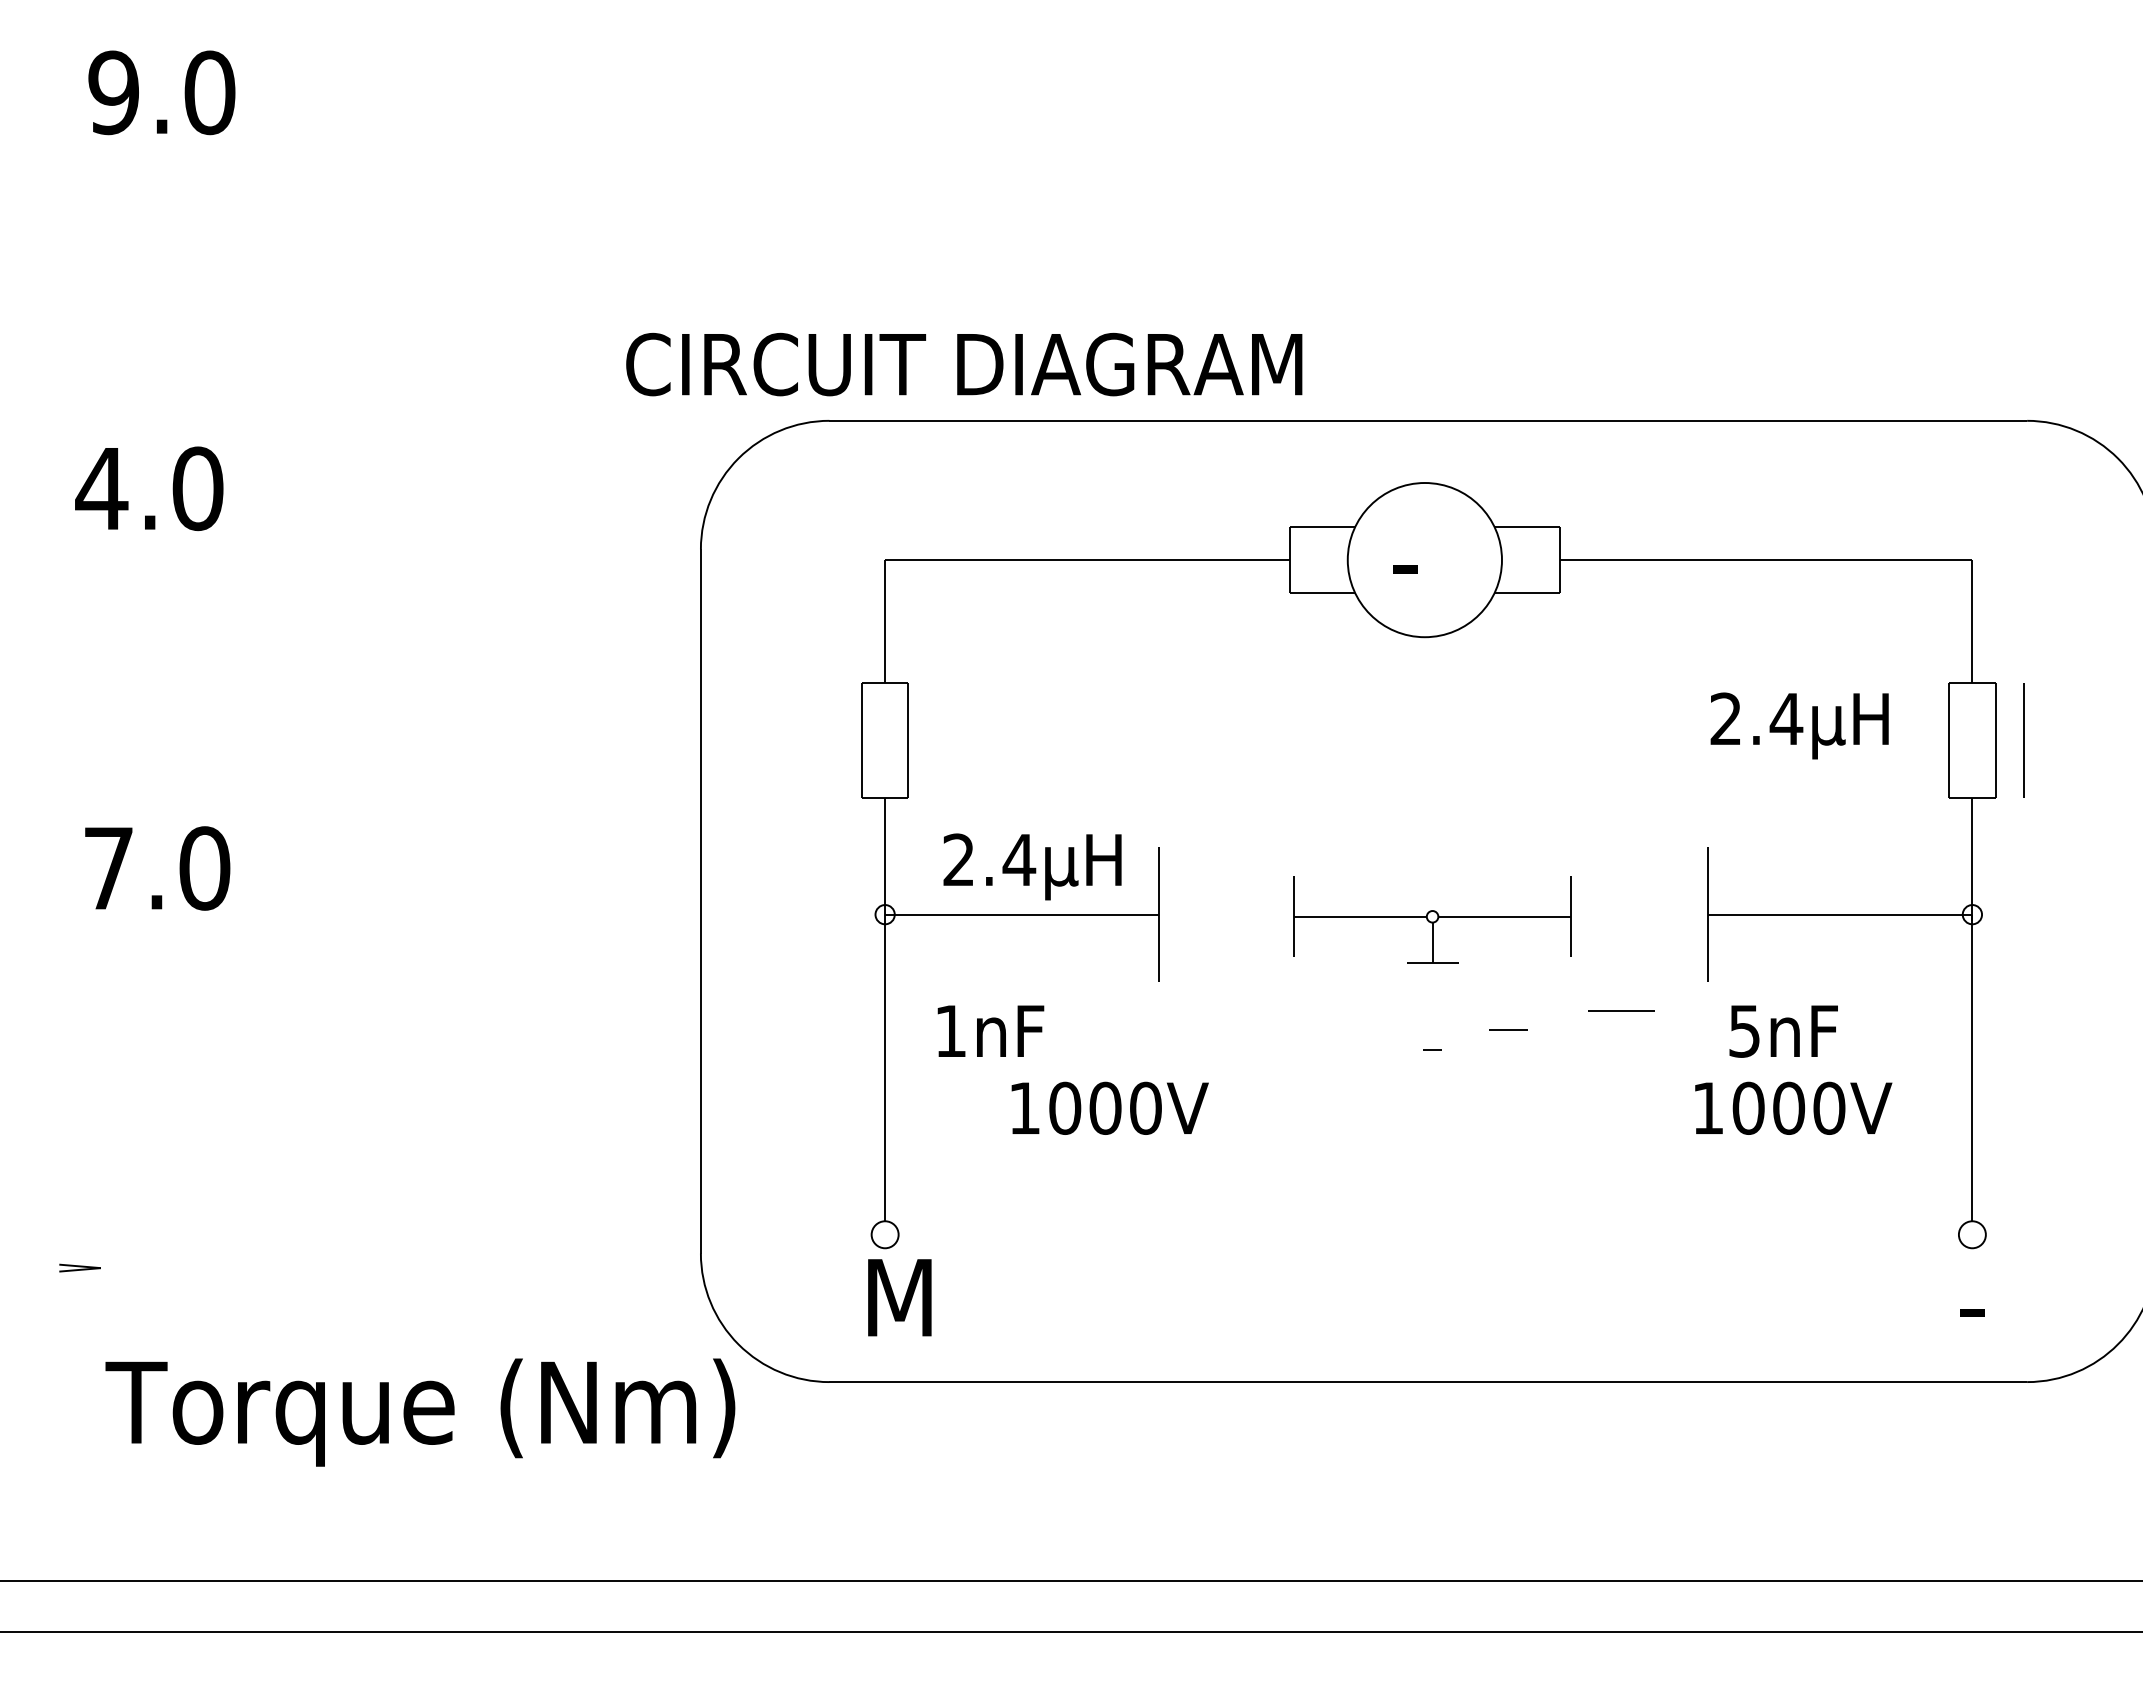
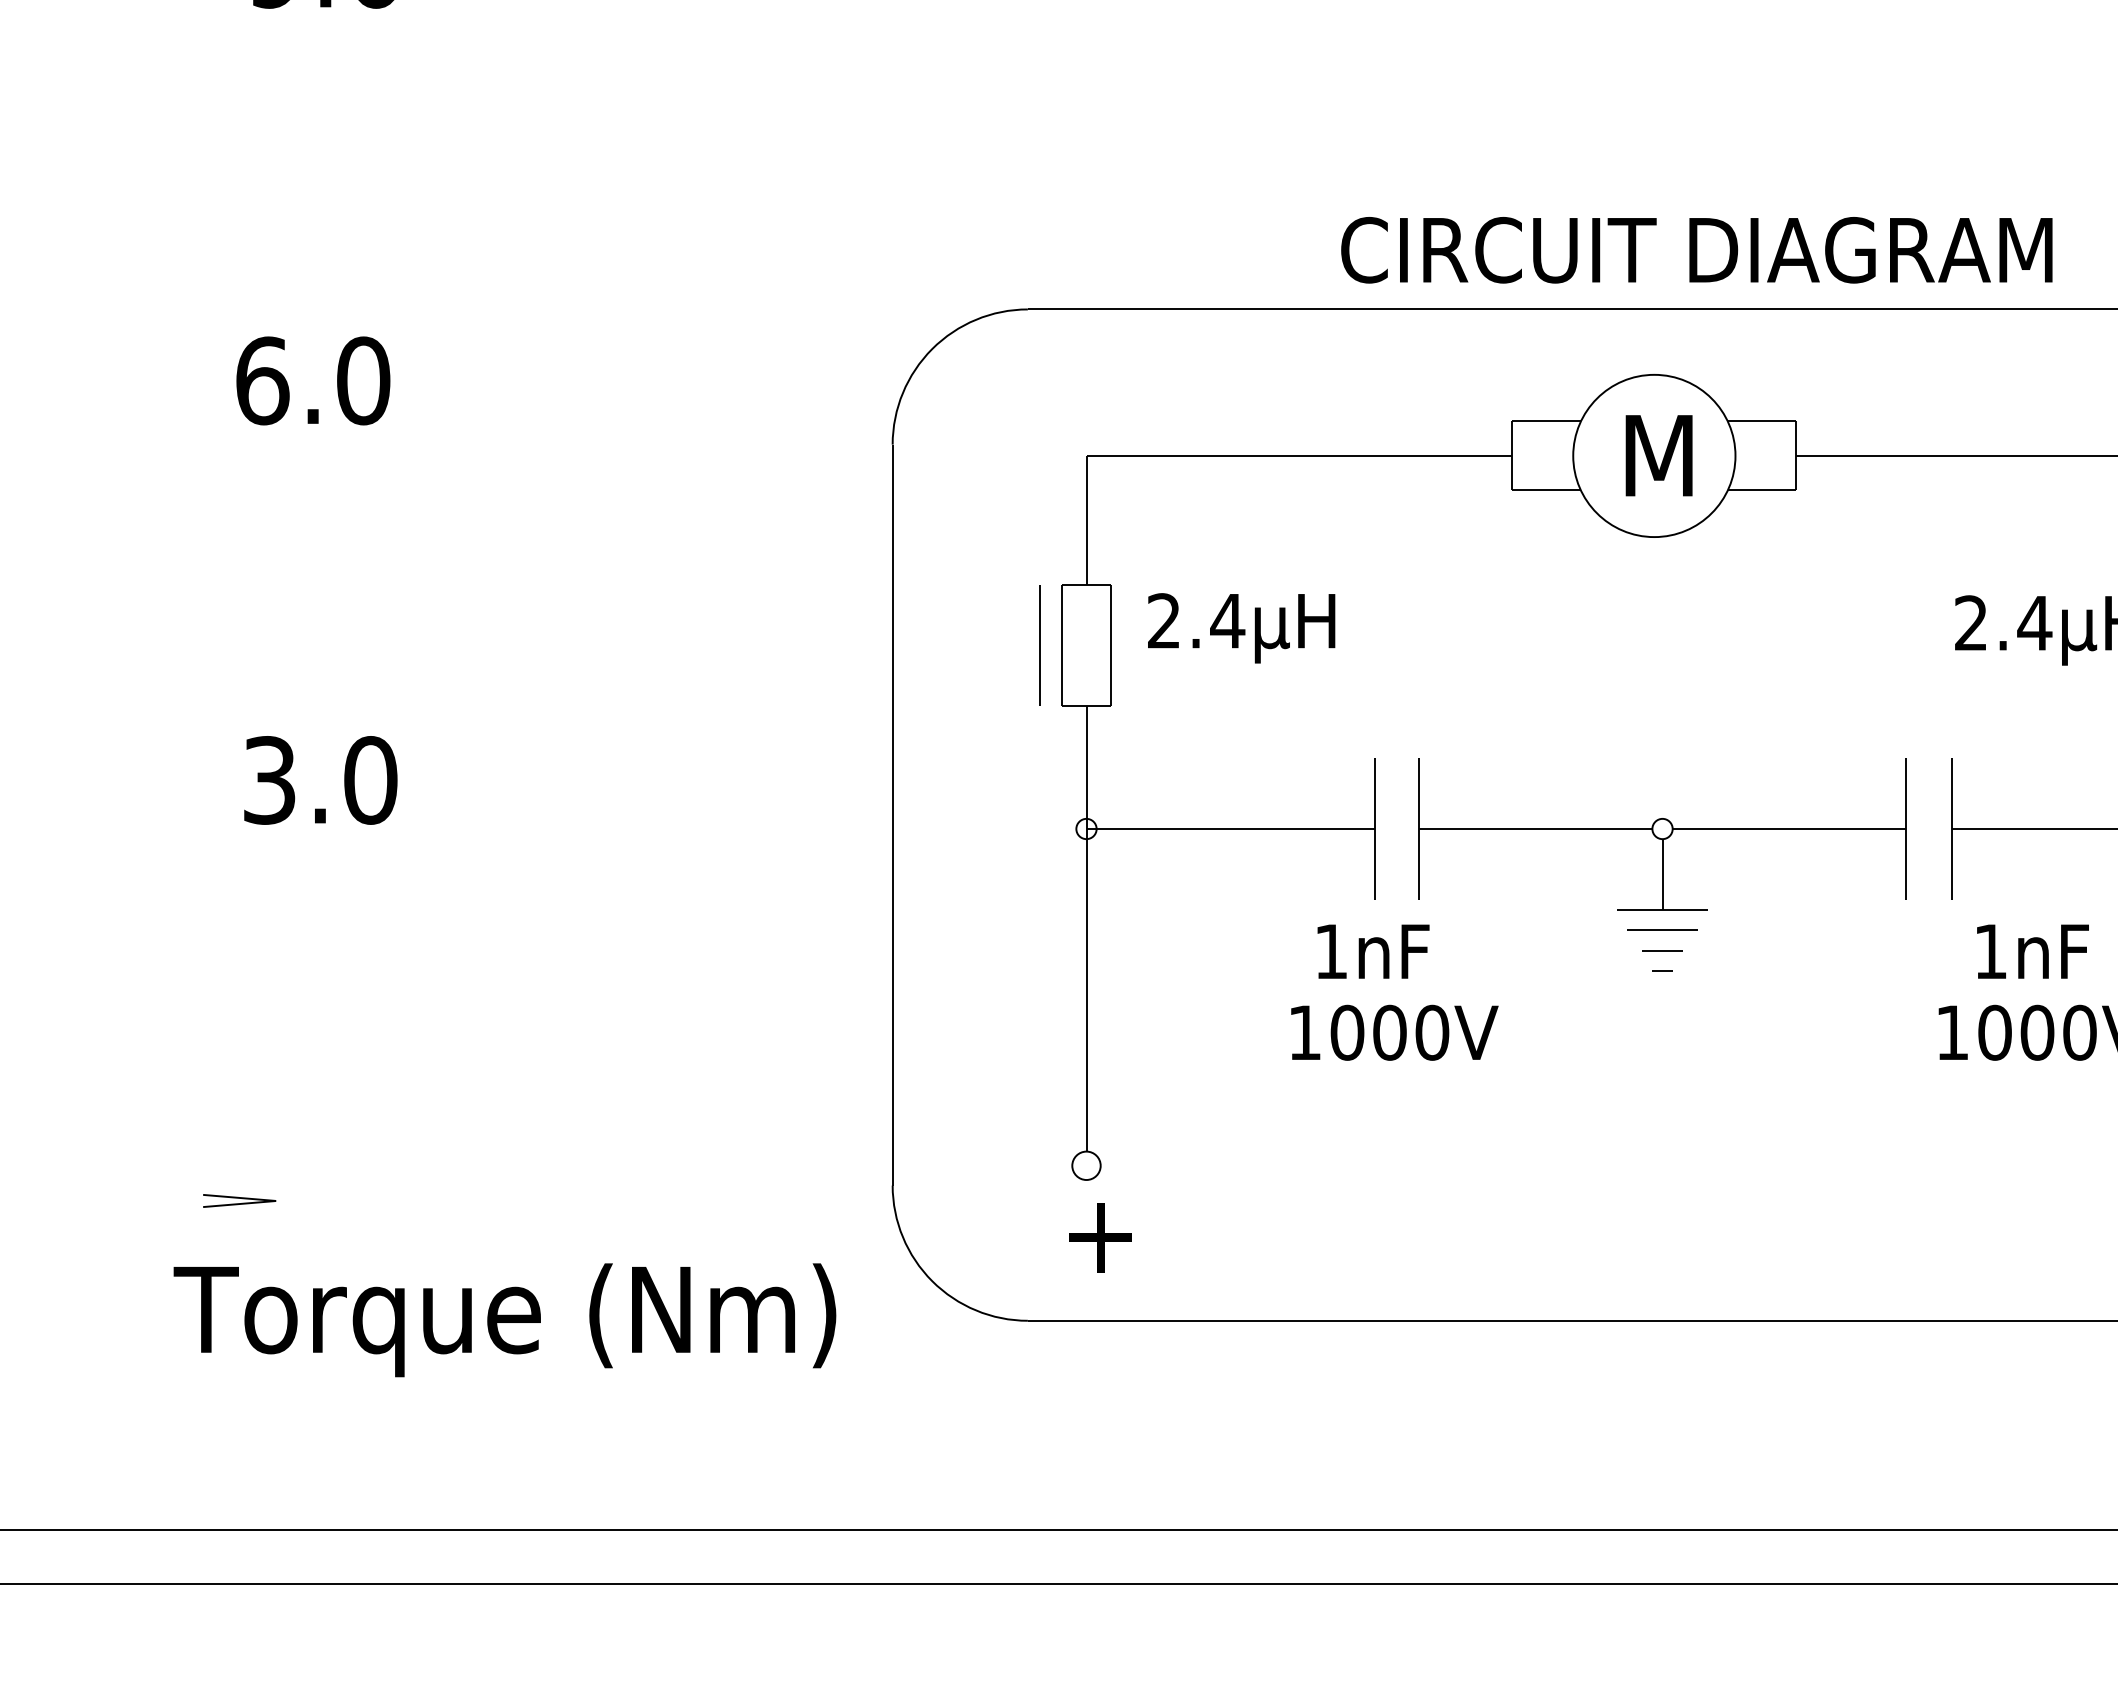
text: (964, 364) -> (1697, 250), moved
text: (101, 488) -> (262, 380), 4.0 -> 6.0
text: (1427, 559) -> (1657, 455), - -> M
line: (840, 740) -> (1039, 645), added
text: (1032, 866) -> (1241, 627), moved
text: (108, 868) -> (269, 780), 7.0 -> 3.0
part: (1432, 919) -> (1662, 834), size x1.67
line: (1621, 1010) -> (1662, 929), moved
line: (1508, 1029) -> (1662, 949), moved
text: (990, 1030) -> (1373, 950), moved
text: (1744, 1031) -> (1990, 951), 5nF -> 1nF
text: (1109, 1107) -> (1394, 1031), moved
part: (79, 1267) -> (238, 1200), size x1.67
text: (899, 1297) -> (1101, 1231), M -> +
text: (420, 1412) -> (505, 1320), moved

